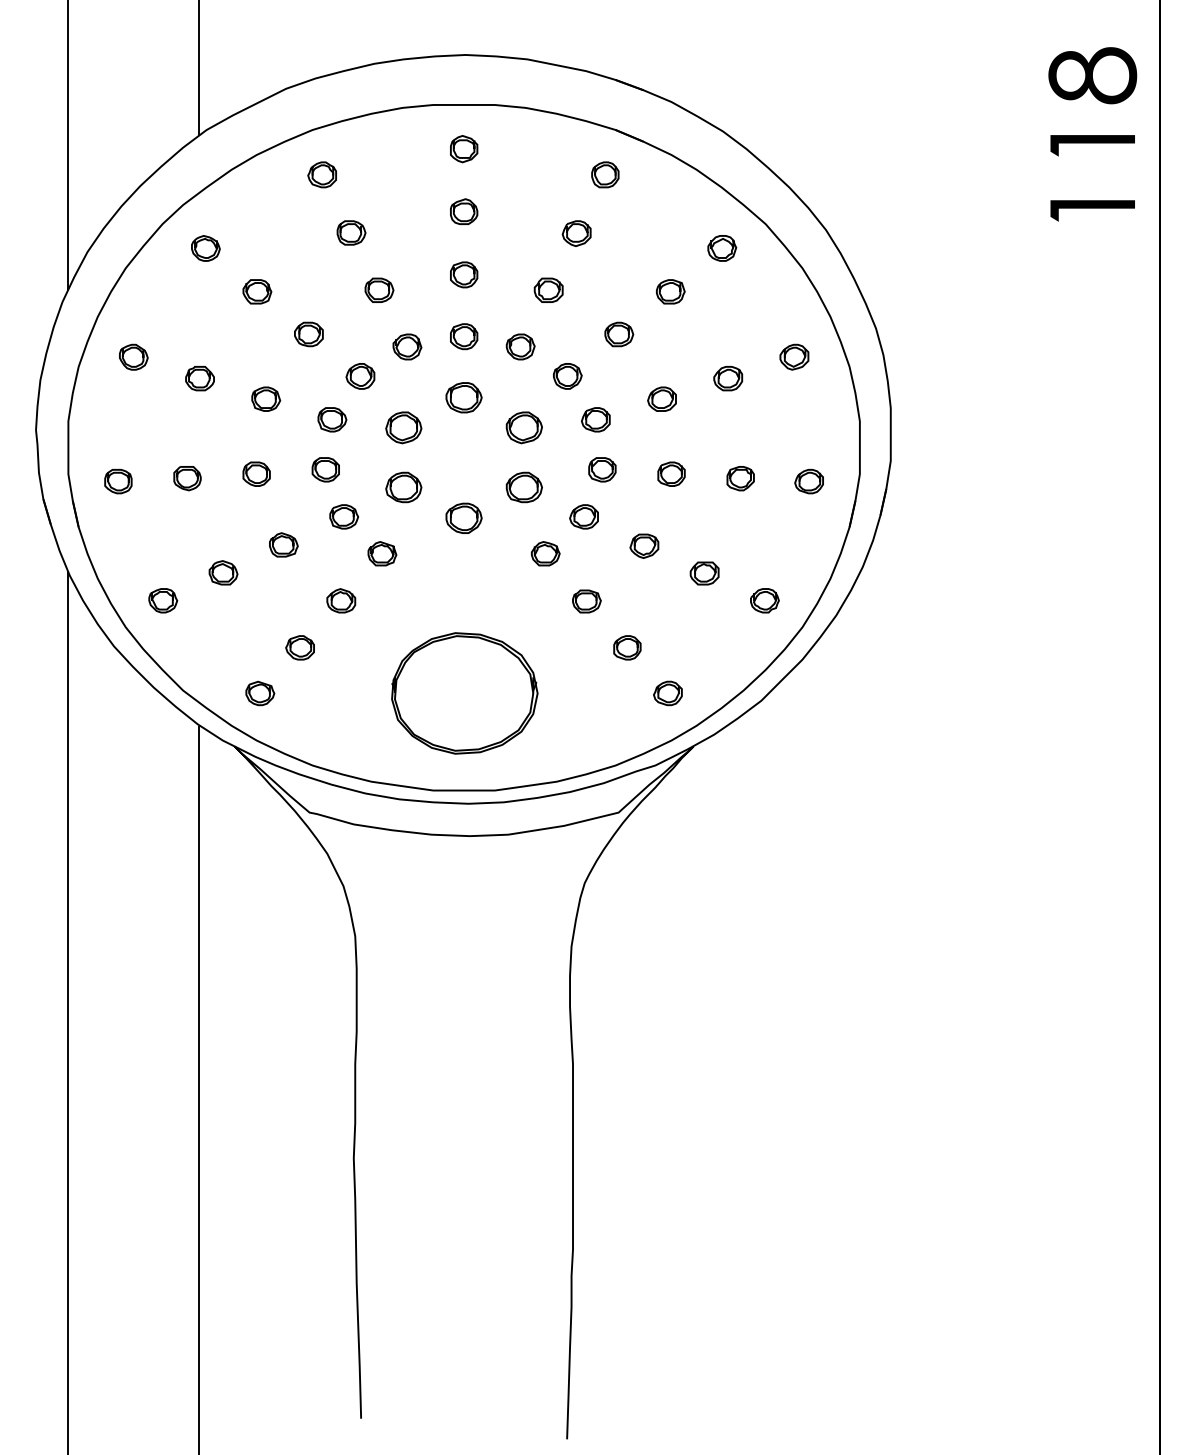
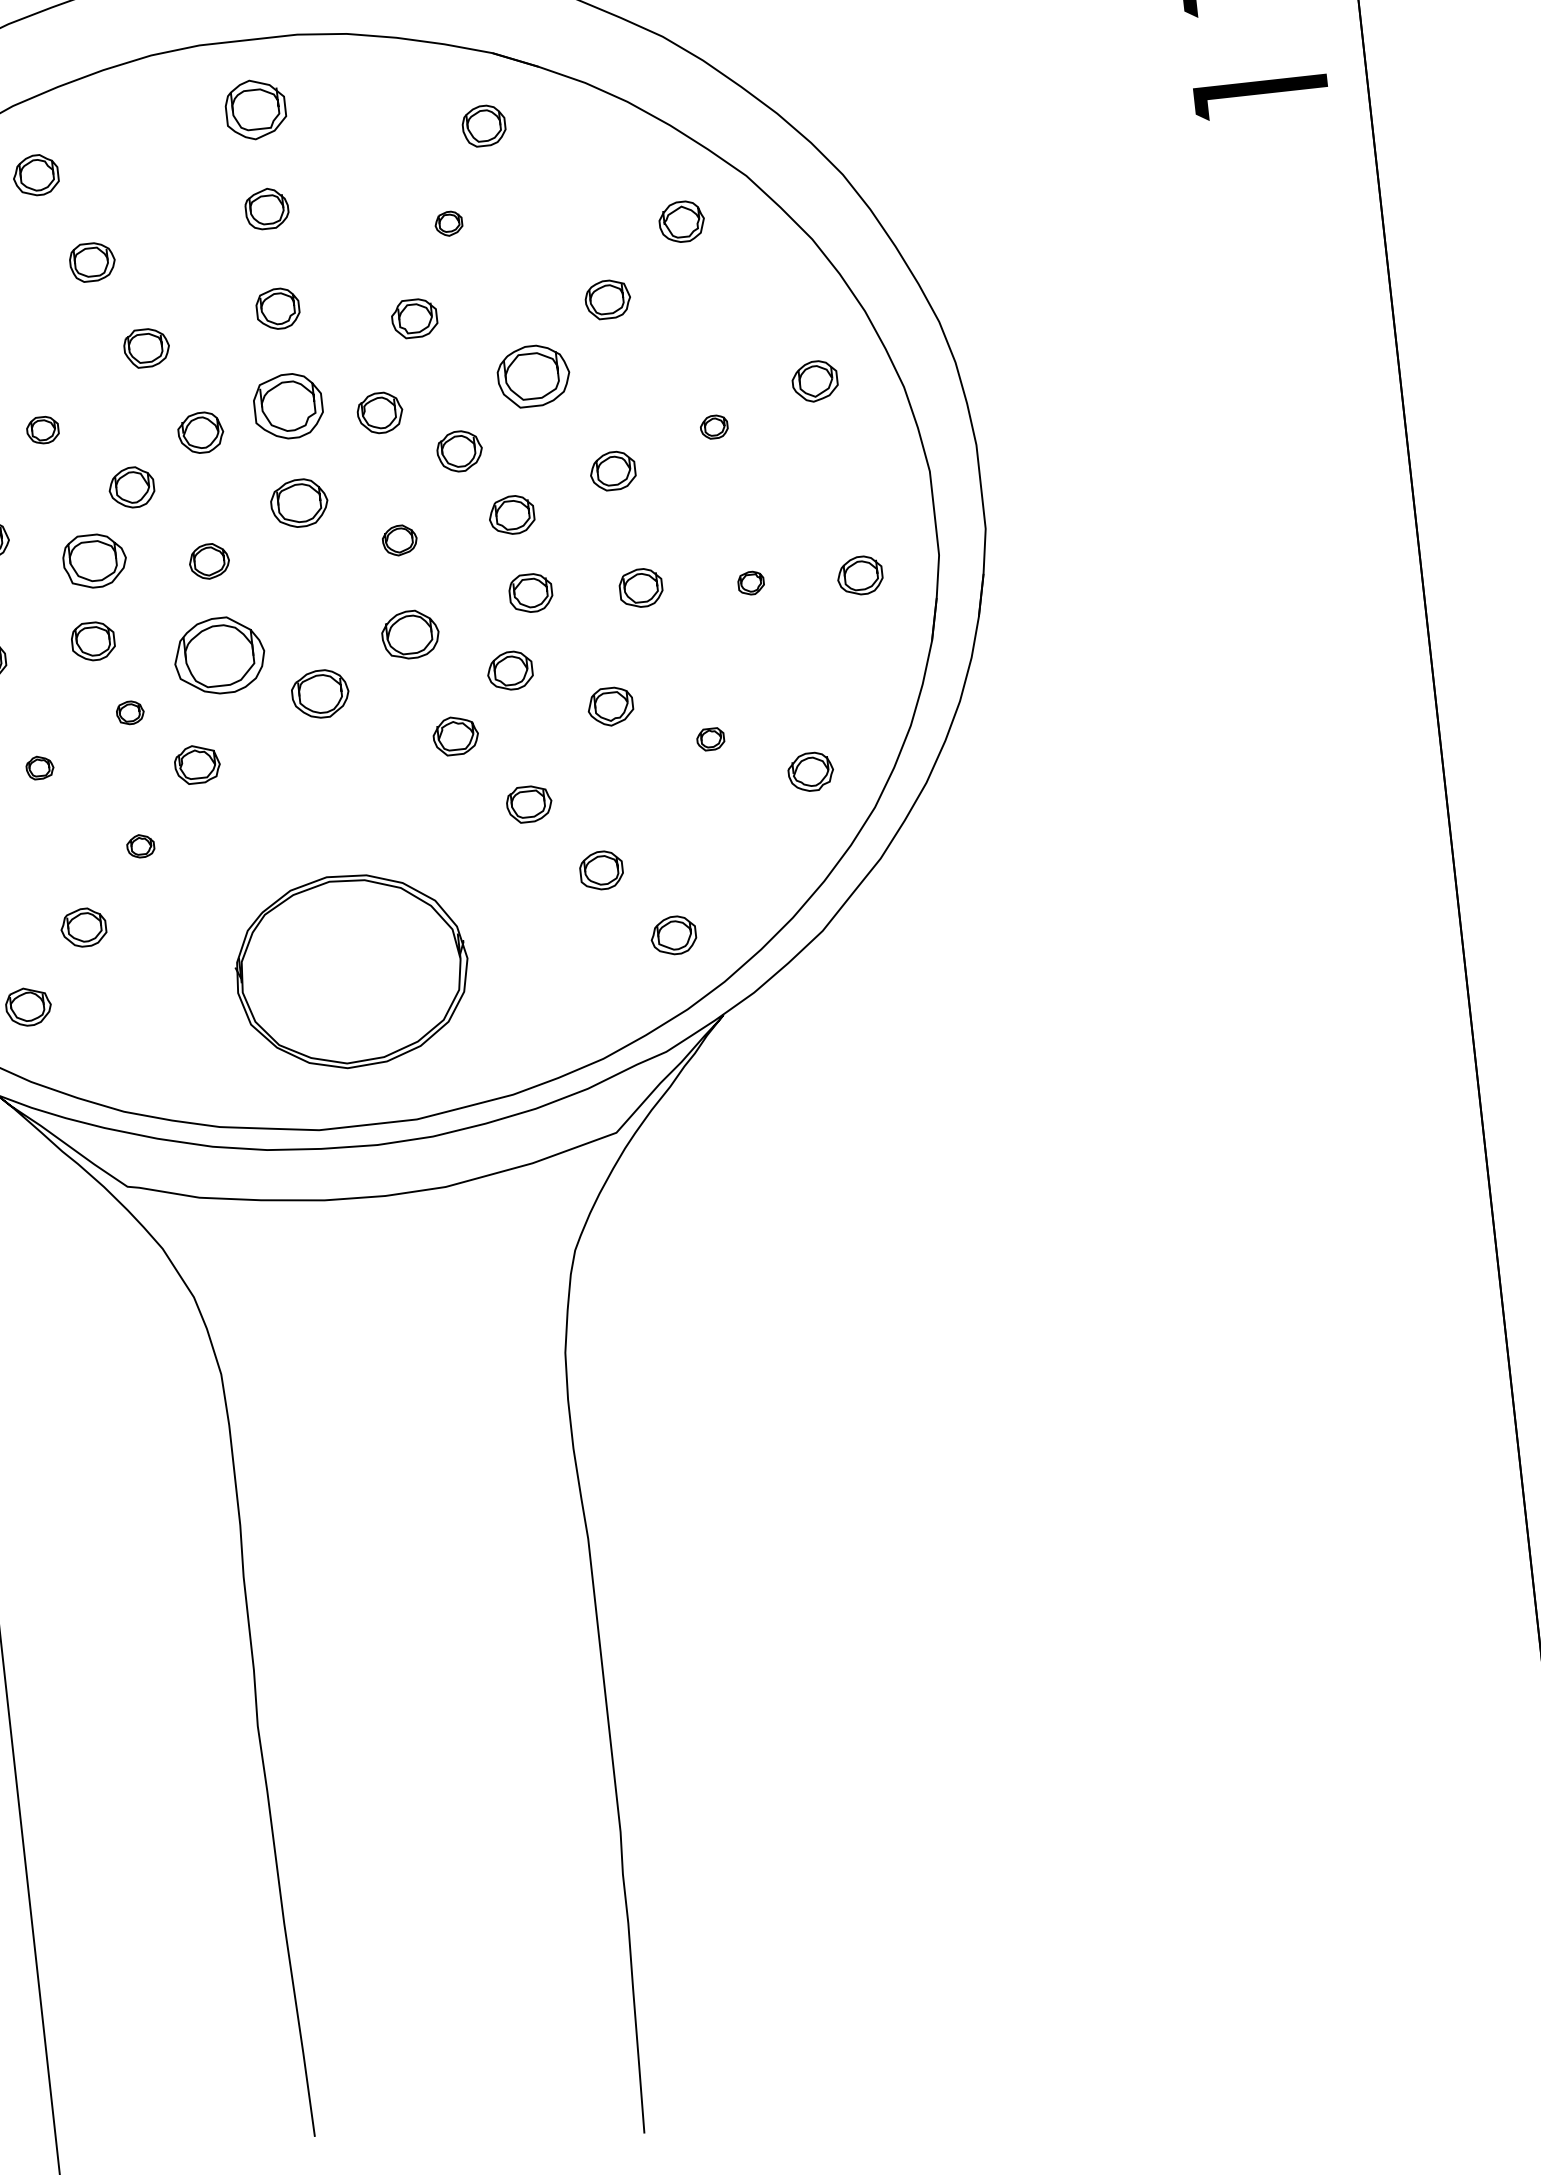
part: (464, 149) -> (256, 110), size x1.4
part: (576, 233) -> (448, 223), size x0.6
part: (308, 334) -> (42, 430), size x0.7
part: (619, 334) -> (534, 376), size x1.6
part: (464, 336) -> (289, 406), size x1.6
part: (728, 378) -> (714, 426), size x0.6
part: (332, 419) -> (95, 560), size x1.4
part: (403, 427) -> (208, 560), size x0.7
part: (523, 427) -> (398, 540), size x0.6
part: (740, 478) -> (750, 582), size x0.6
part: (403, 487) -> (219, 655), size x1.6
part: (343, 516) -> (129, 712), size x0.6
part: (283, 544) -> (39, 767), size x0.6
part: (704, 573) -> (710, 739), size x0.6
part: (341, 600) -> (140, 845), size x0.6

